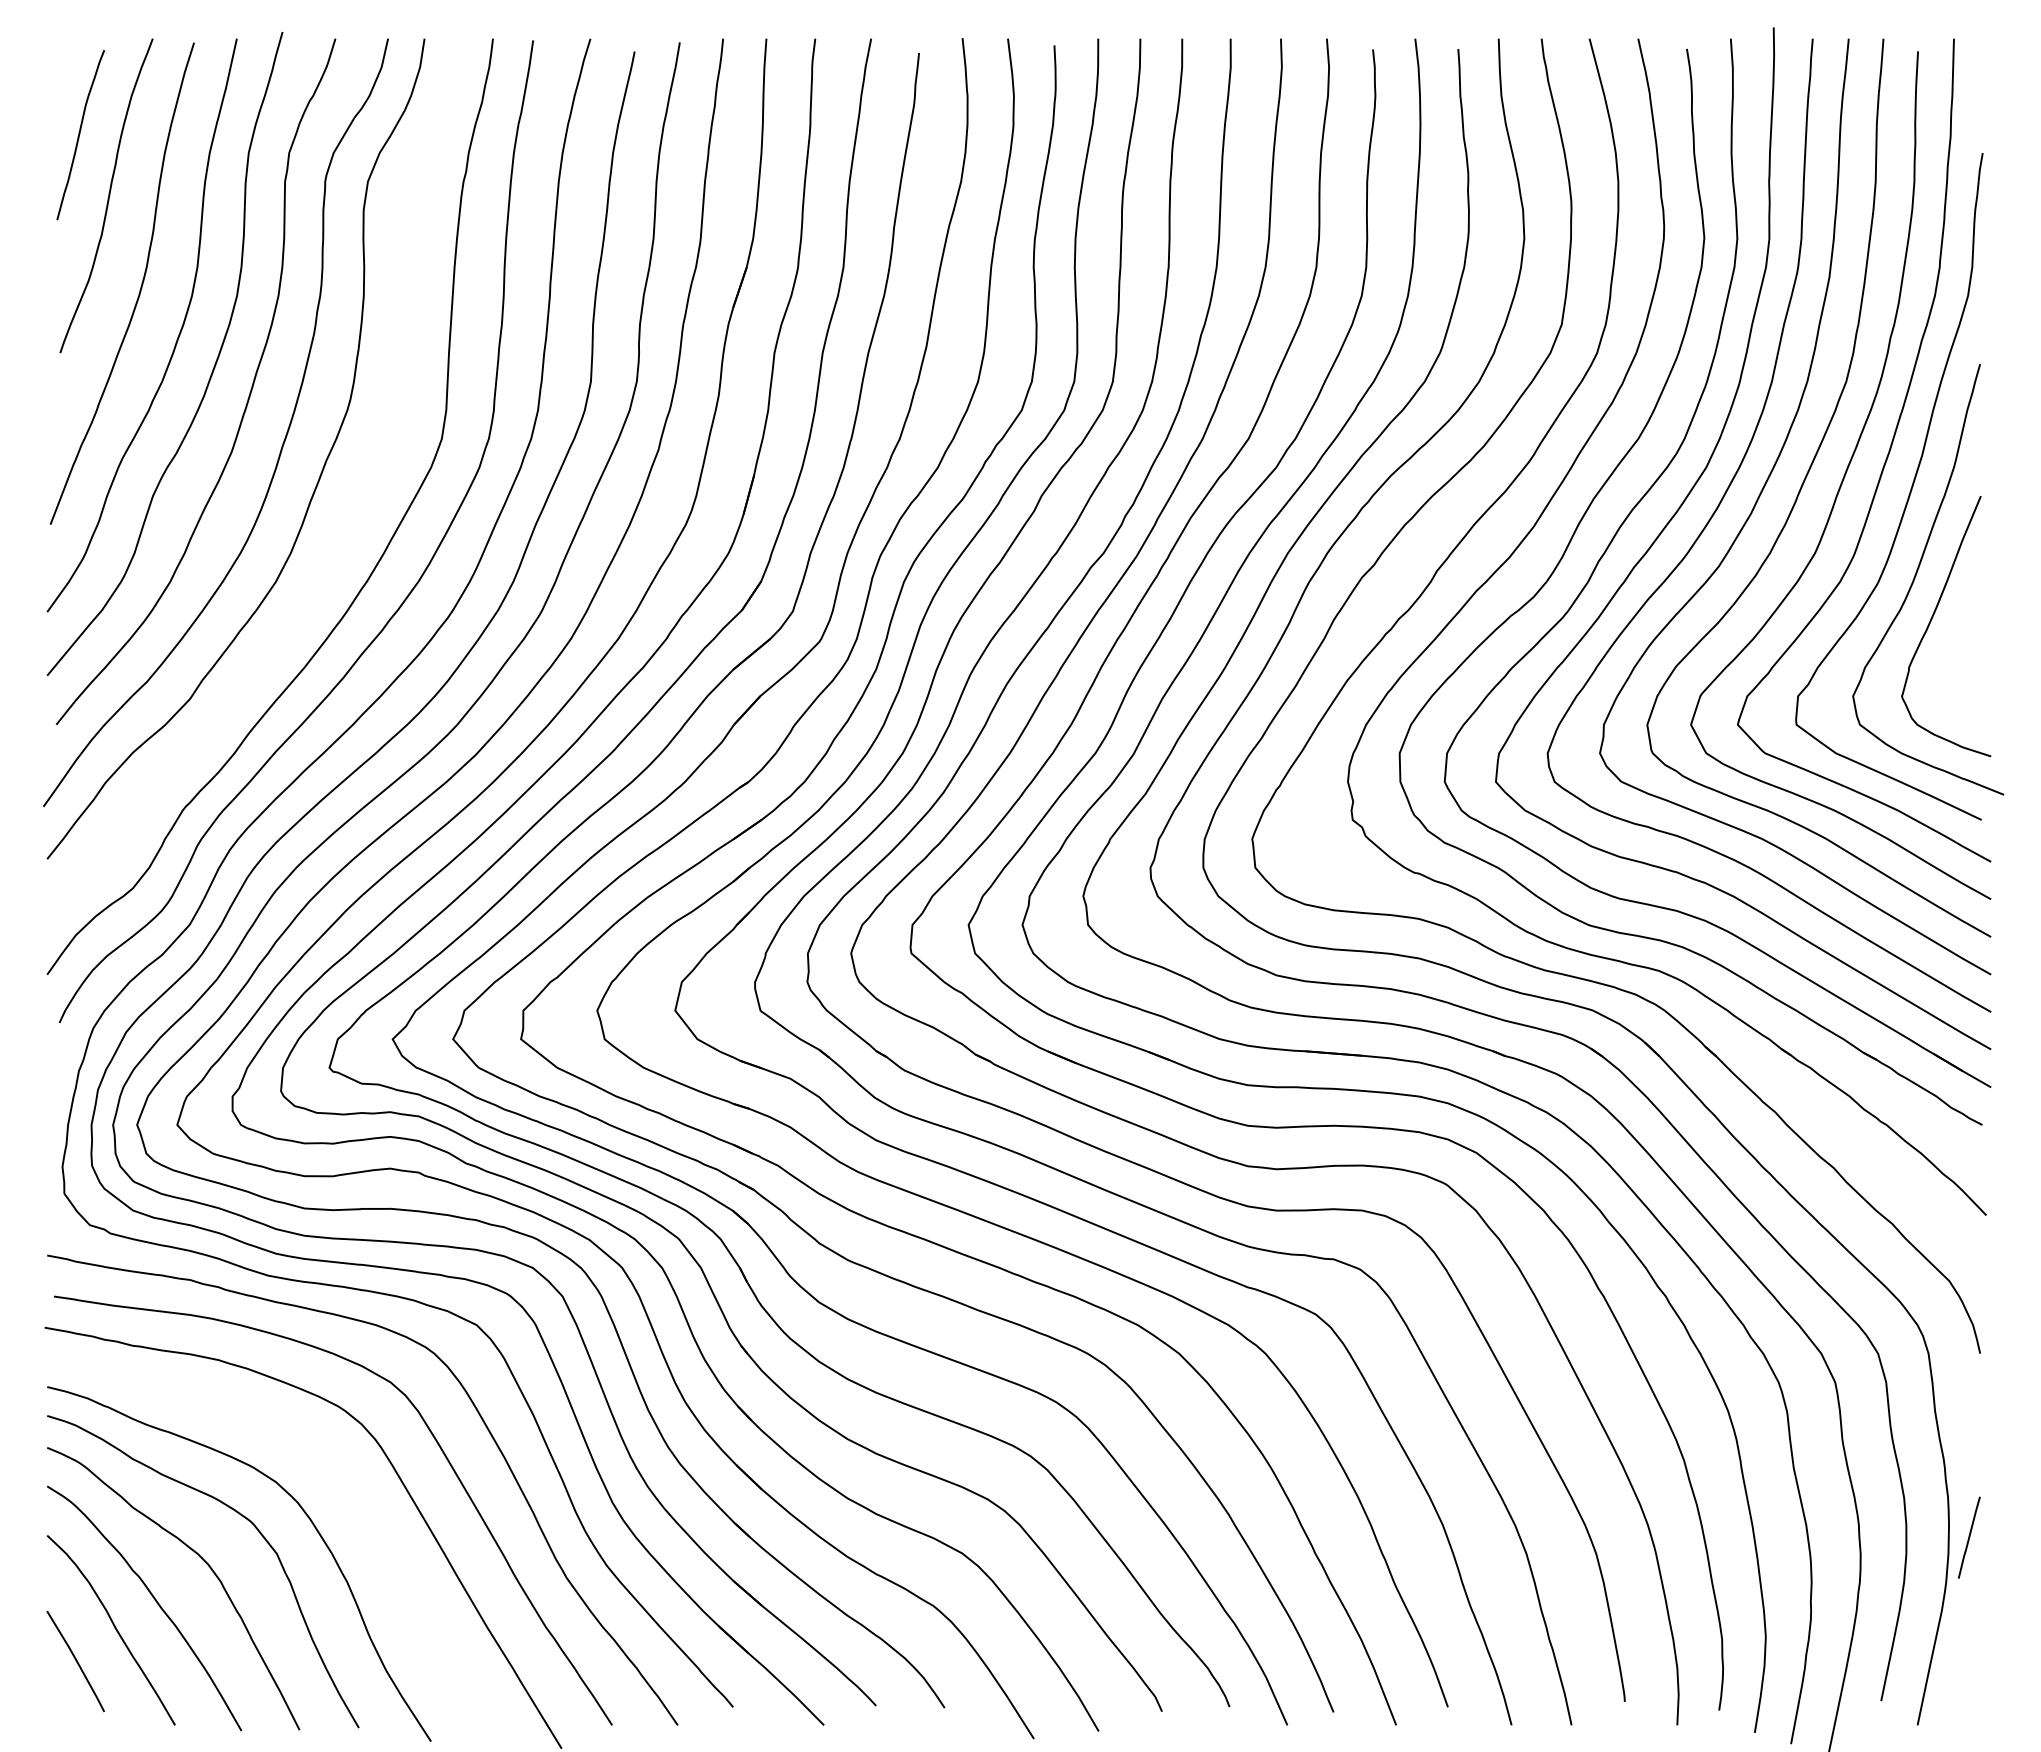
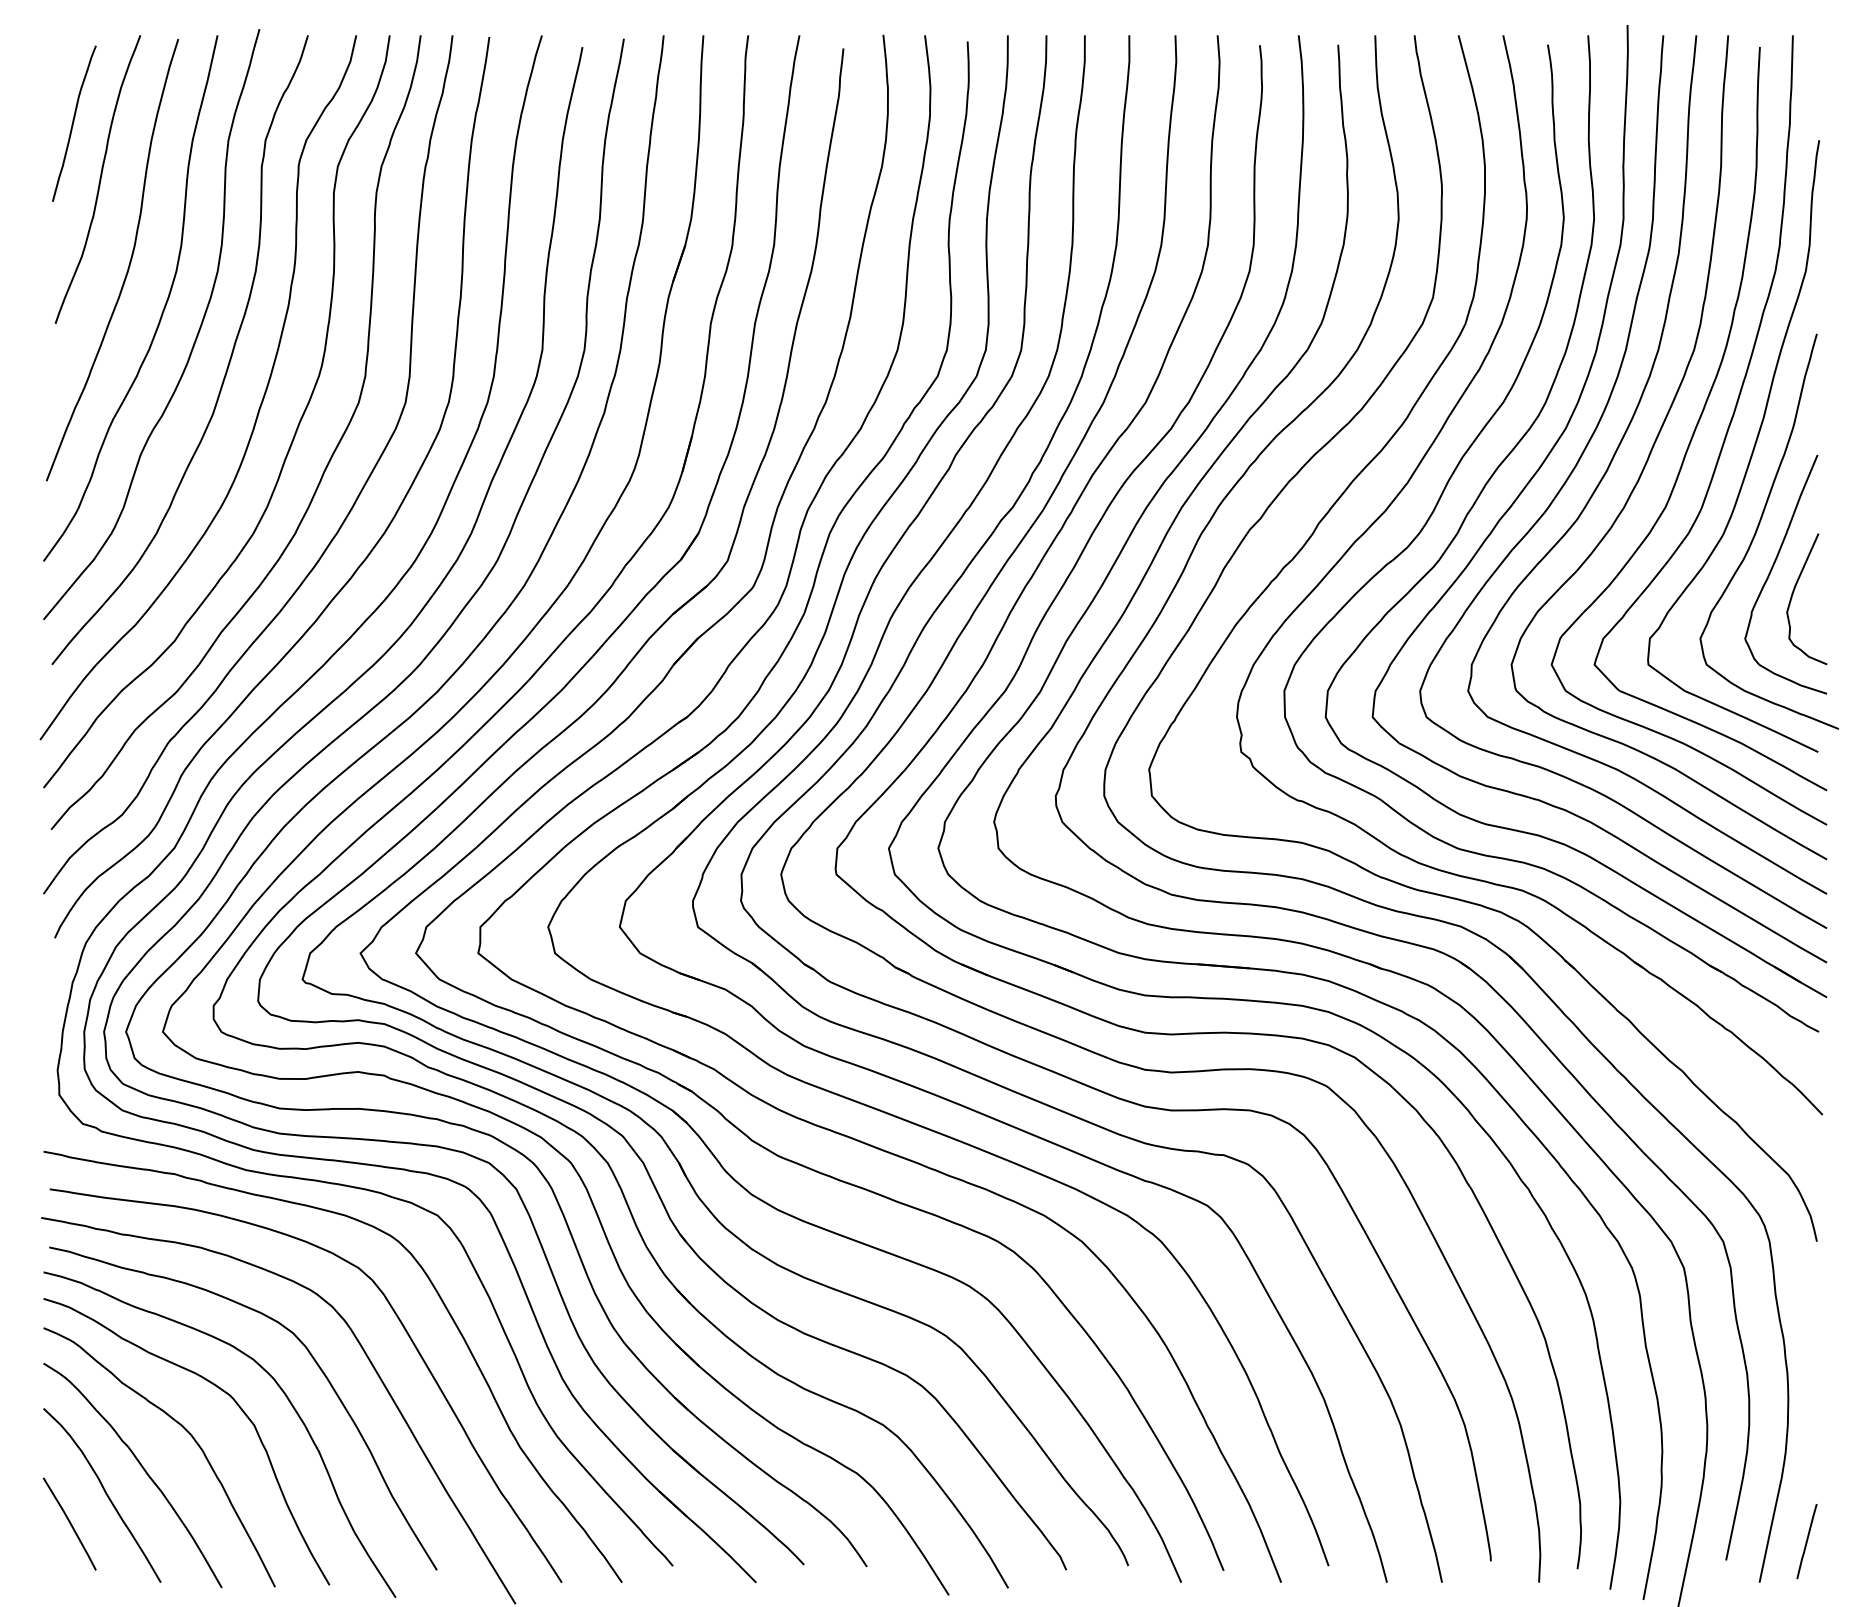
curve: (350, 518) -> (321, 475), added
curve: (1954, 648) -> (1793, 594), added
curve: (341, 1483) -> (313, 1360), added
line: (1968, 1537) -> (1806, 1541), moved

